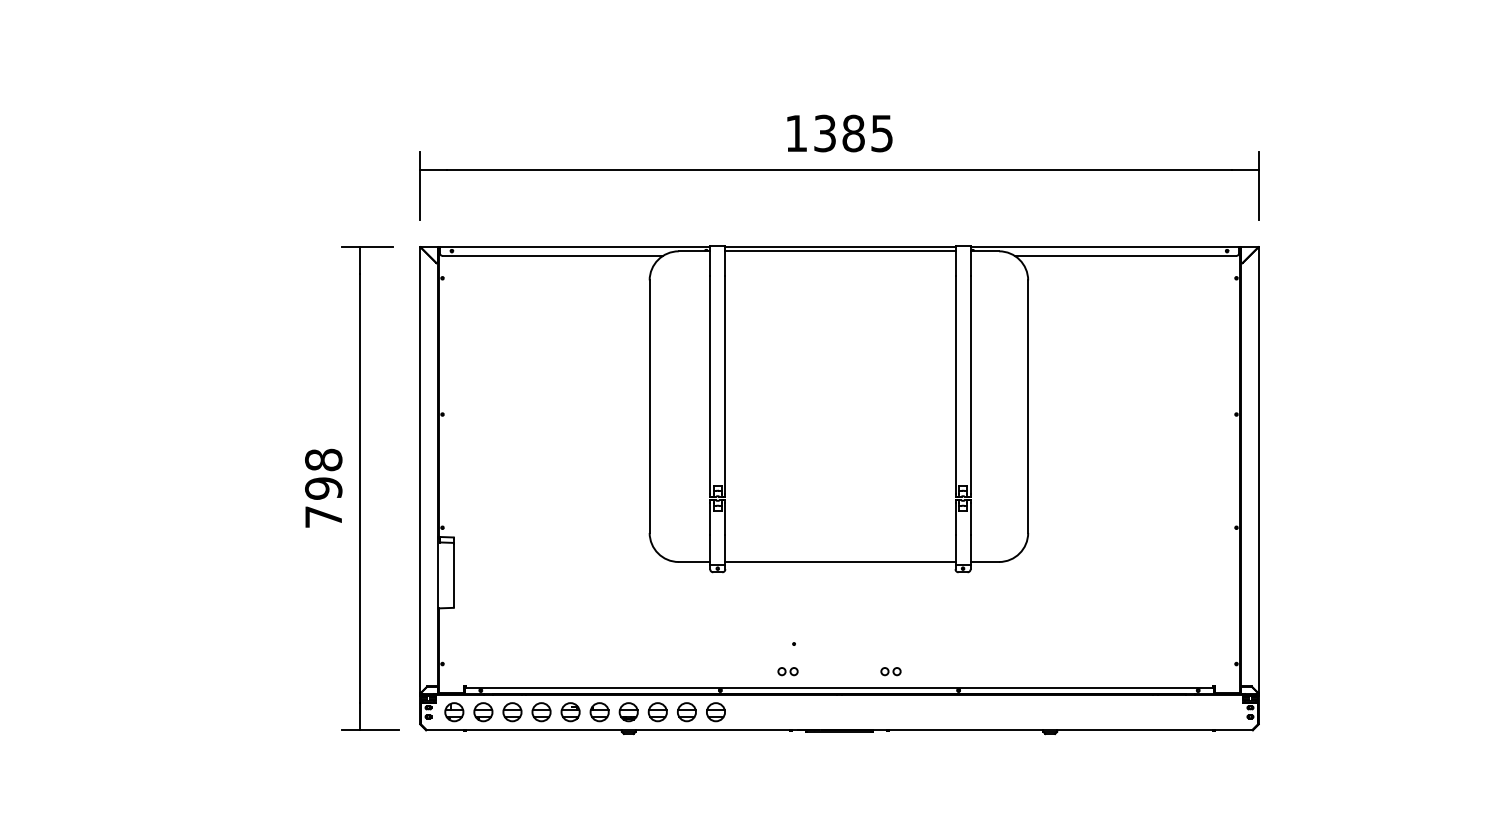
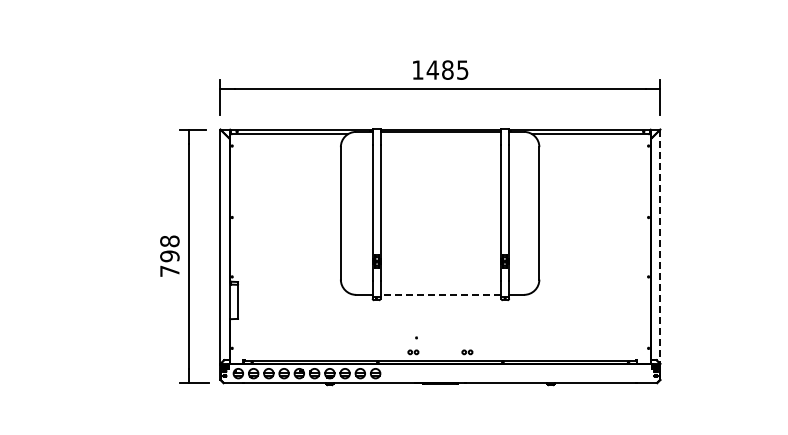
text: (824, 132) -> (432, 69), 1385 -> 1485
line: (1259, 471) -> (660, 247), solid -> dashed
line: (839, 561) -> (440, 294), solid -> dashed

